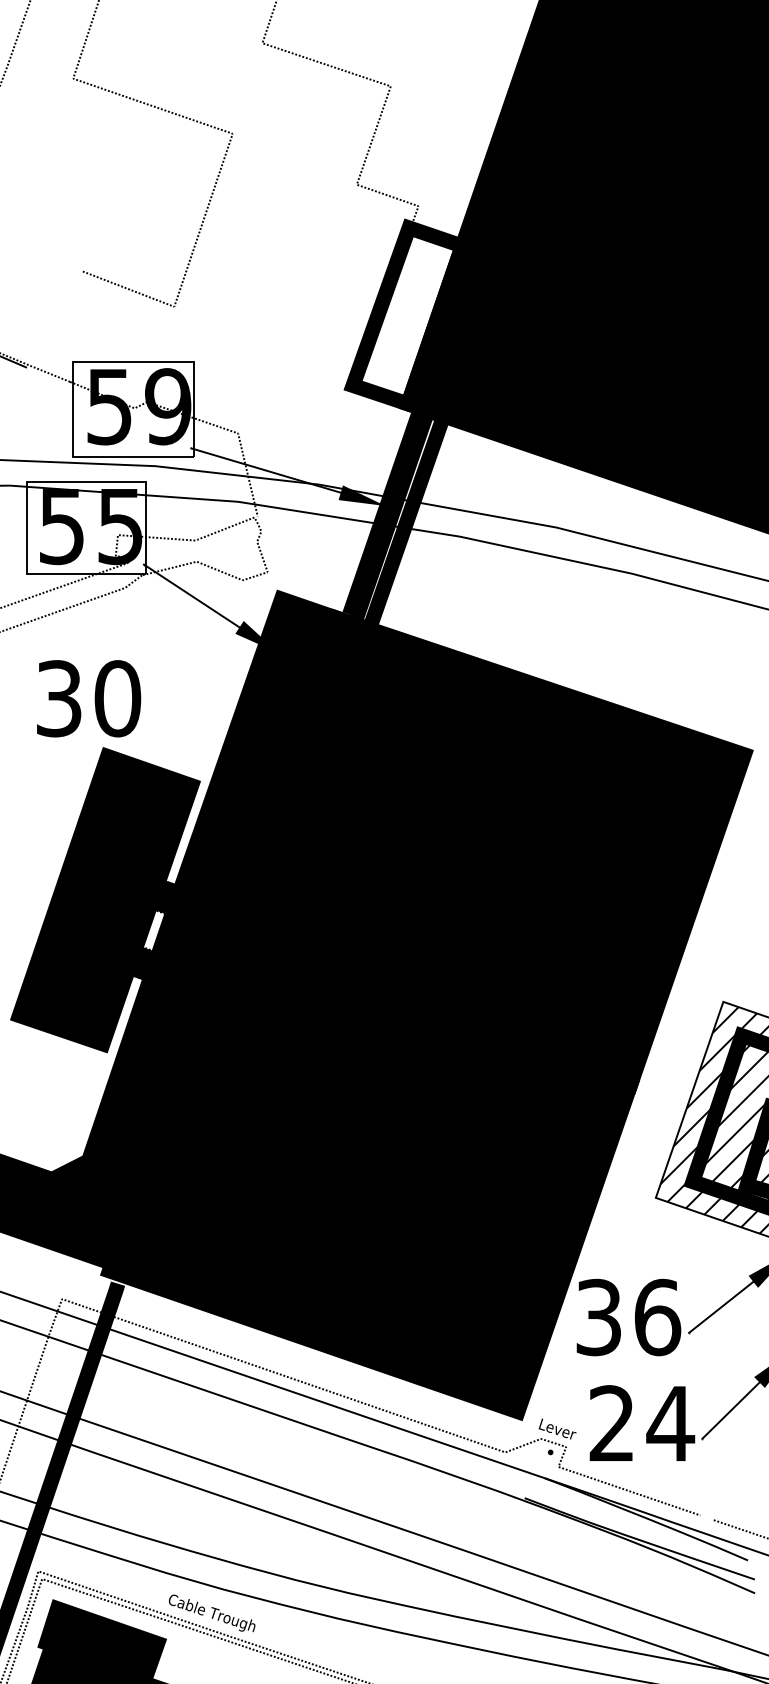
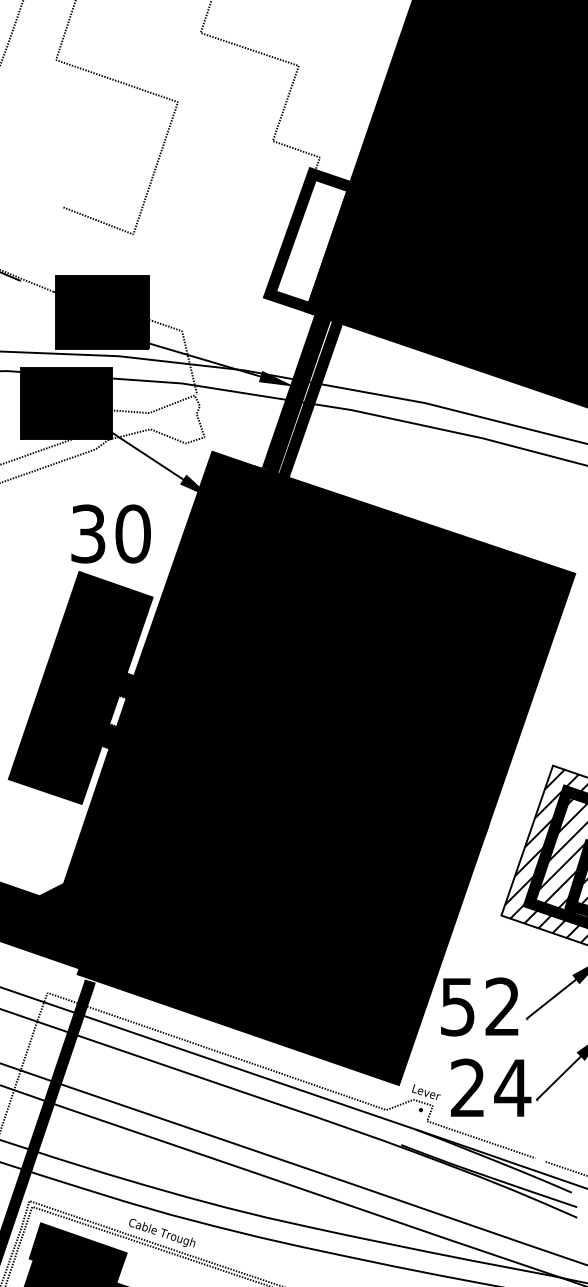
fill: (133, 408) -> (102, 312), added
fill: (85, 528) -> (65, 403), added
text: (88, 698) -> (110, 533), moved
text: (628, 1316) -> (480, 1006), 36 -> 52

